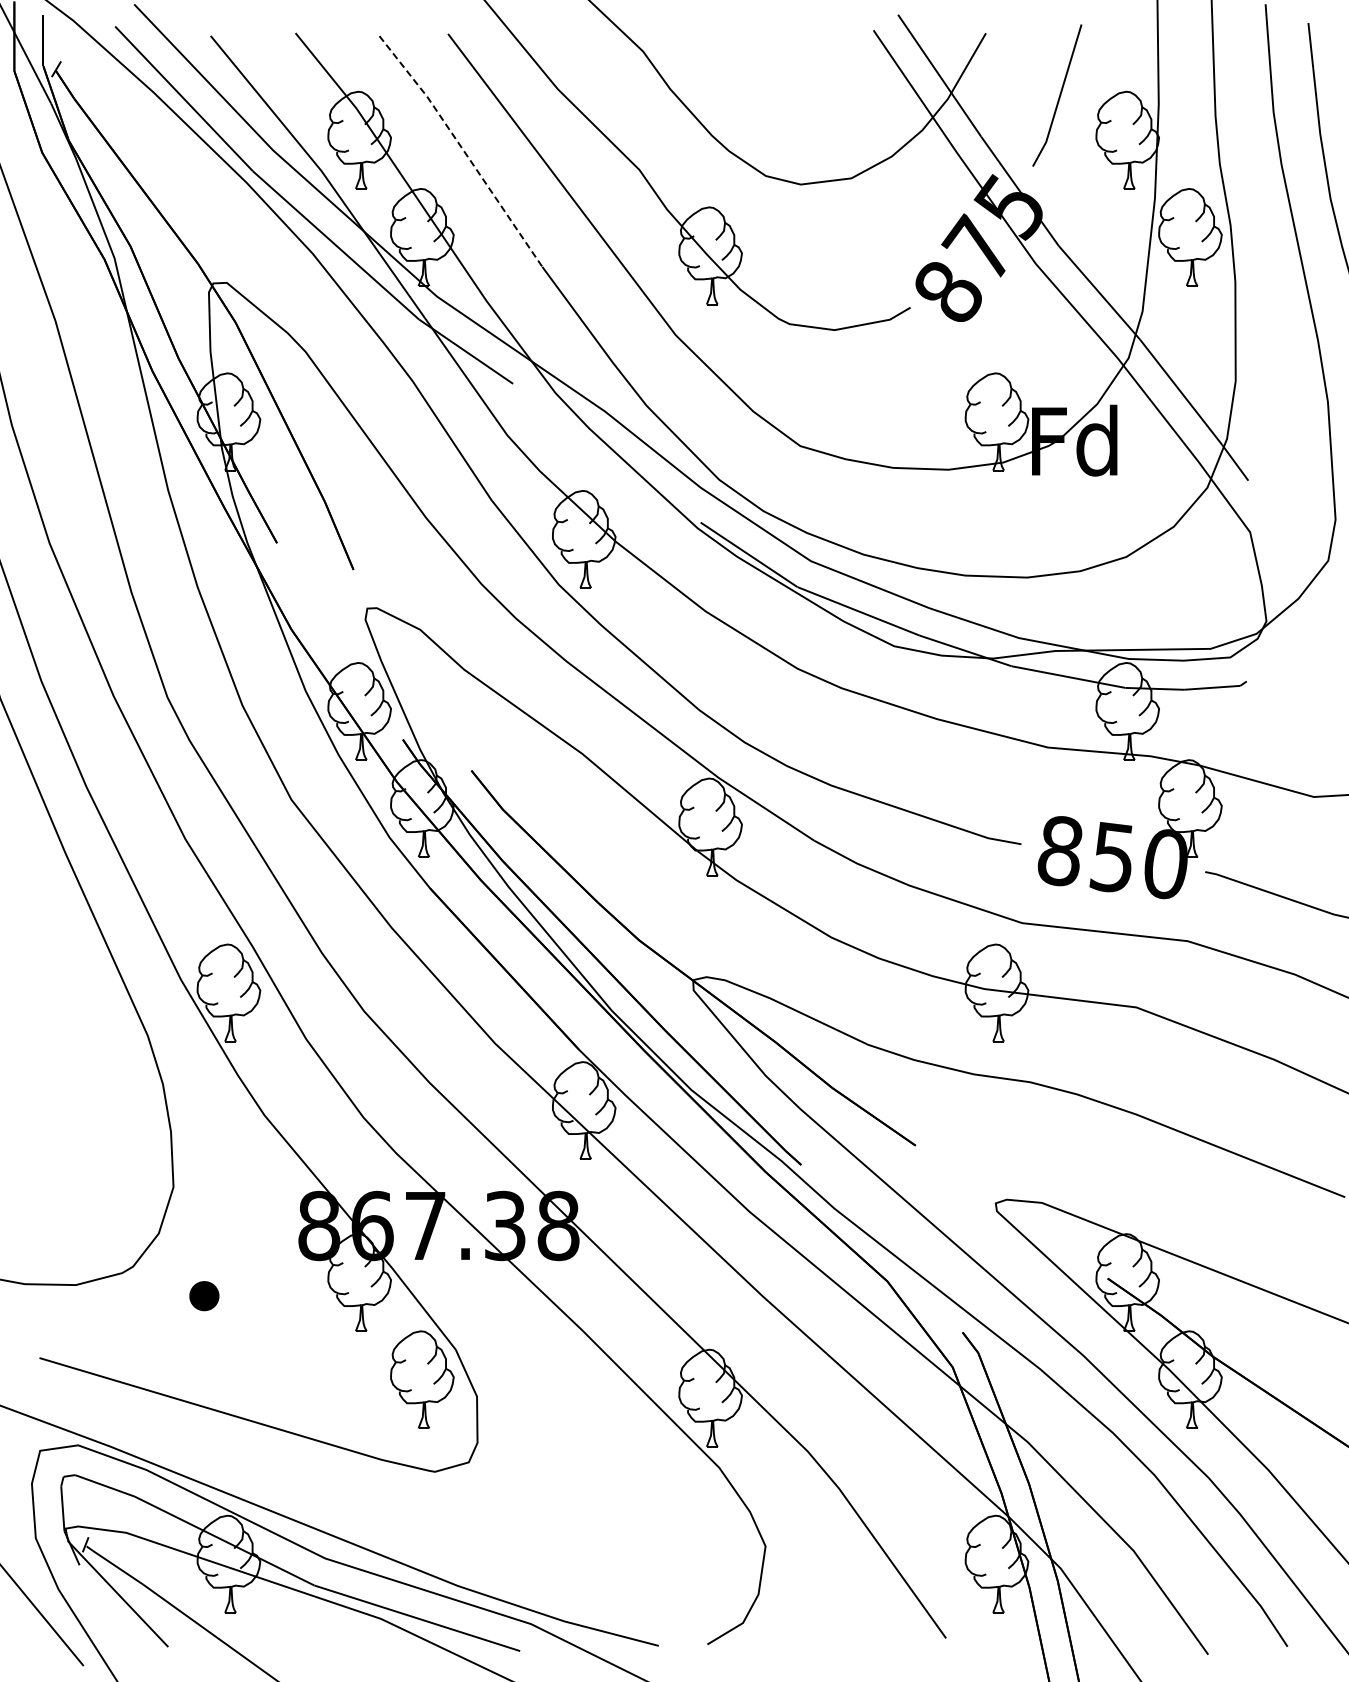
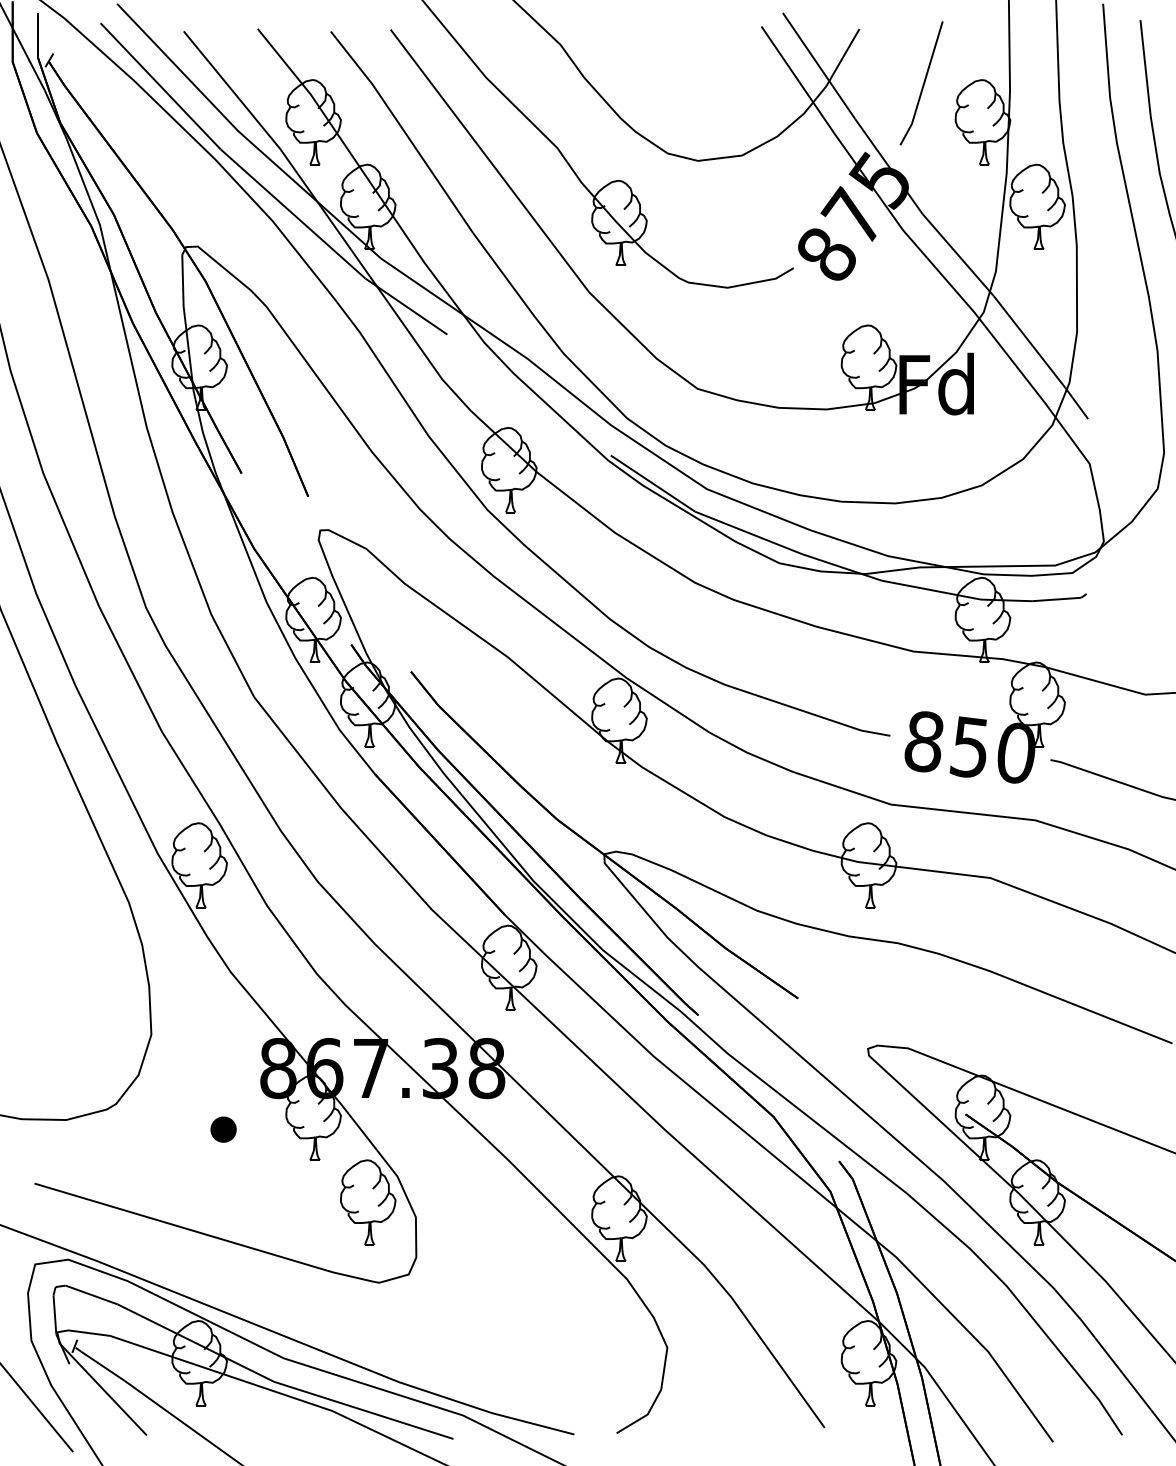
line: (463, 149) -> (404, 130), dashed -> solid
part: (204, 1296) -> (223, 1129), moved

